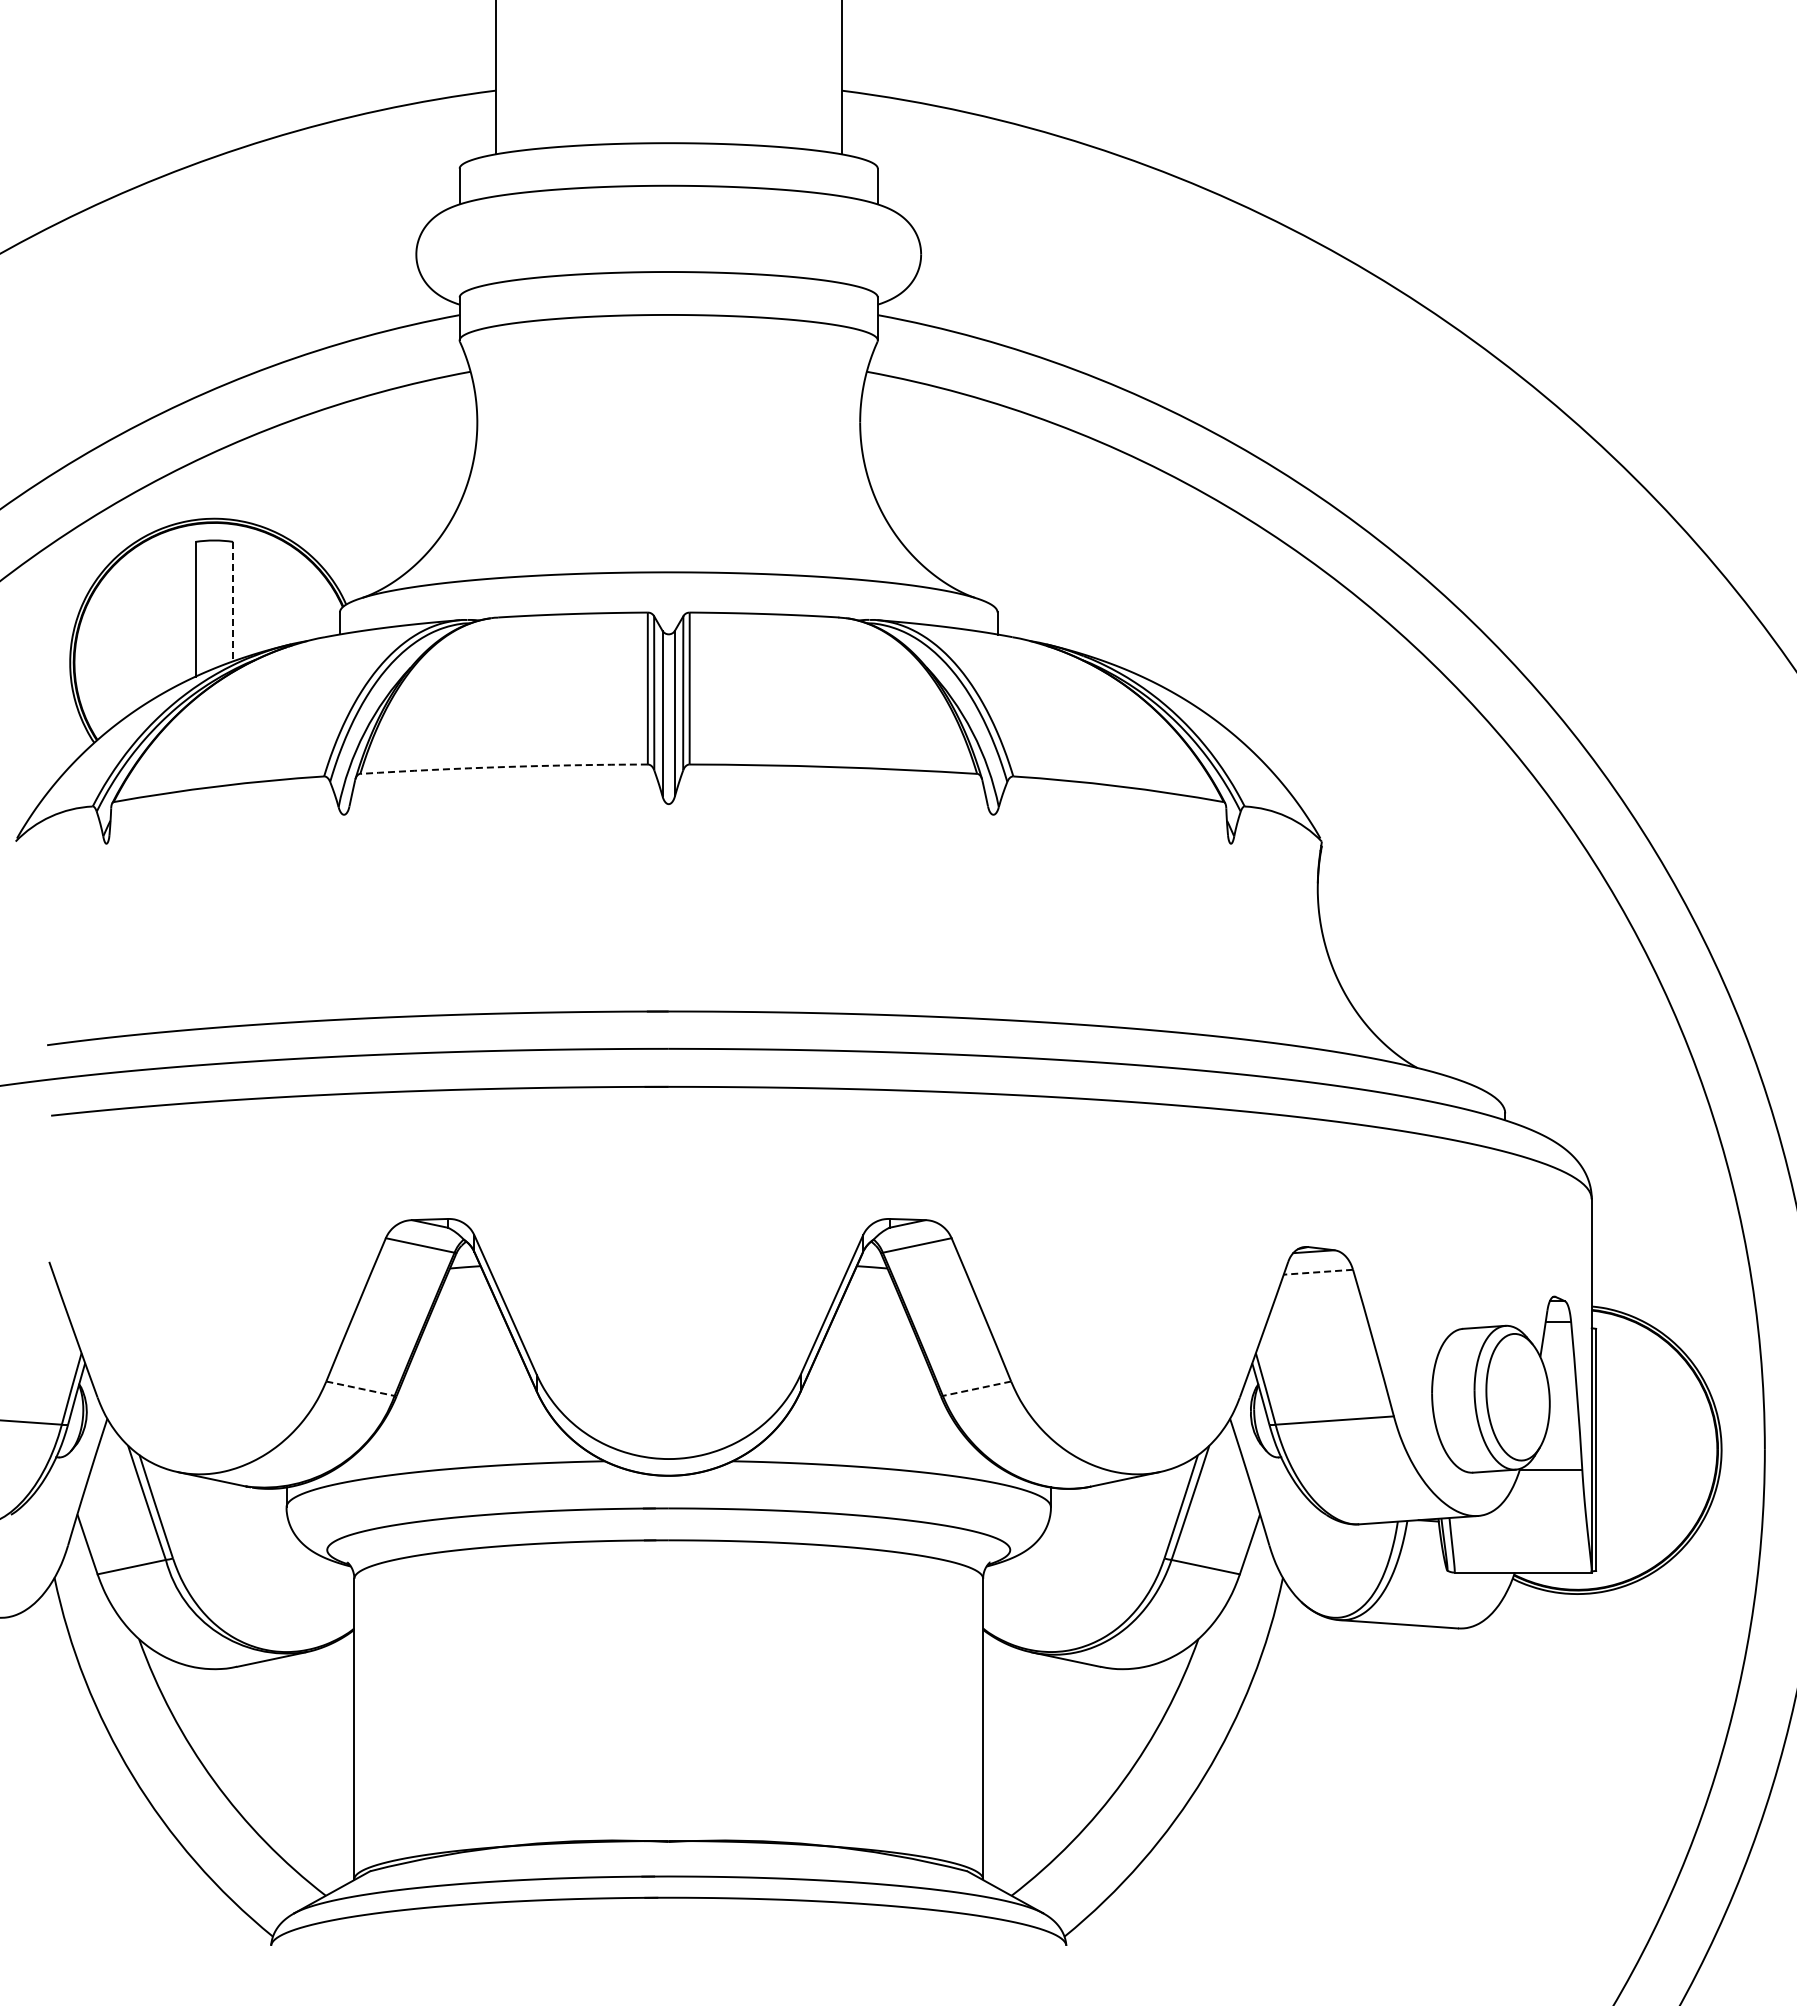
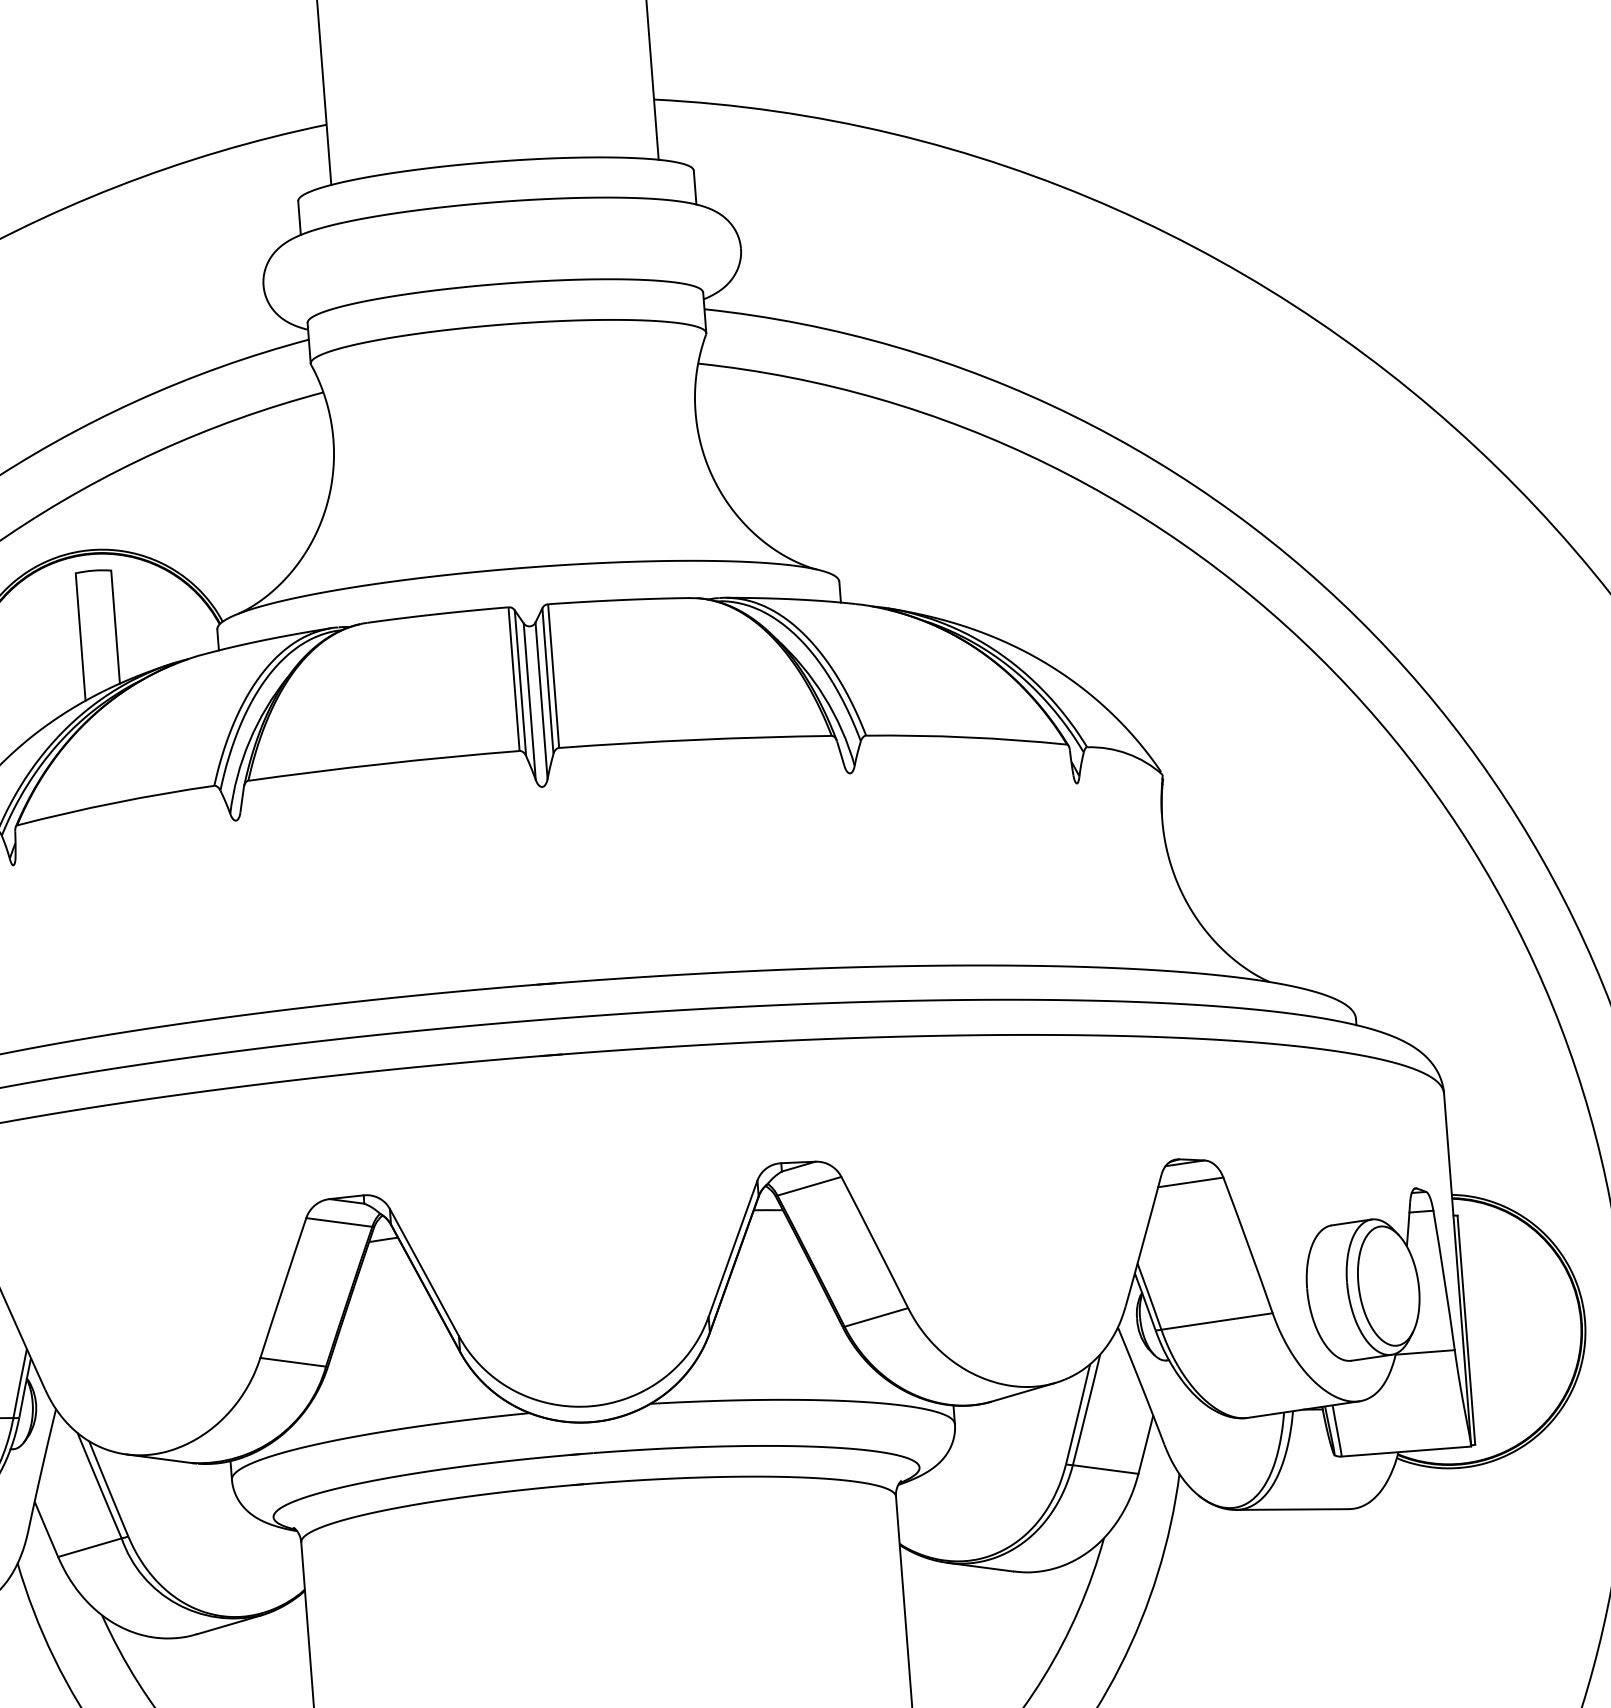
line: (233, 601) -> (115, 626), dashed -> solid
arc: (504, 767) -> (384, 764), dashed -> solid
line: (1318, 1272) -> (1190, 1182), dashed -> solid
line: (360, 1388) -> (293, 1362), dashed -> solid
line: (977, 1388) -> (876, 1317), dashed -> solid

